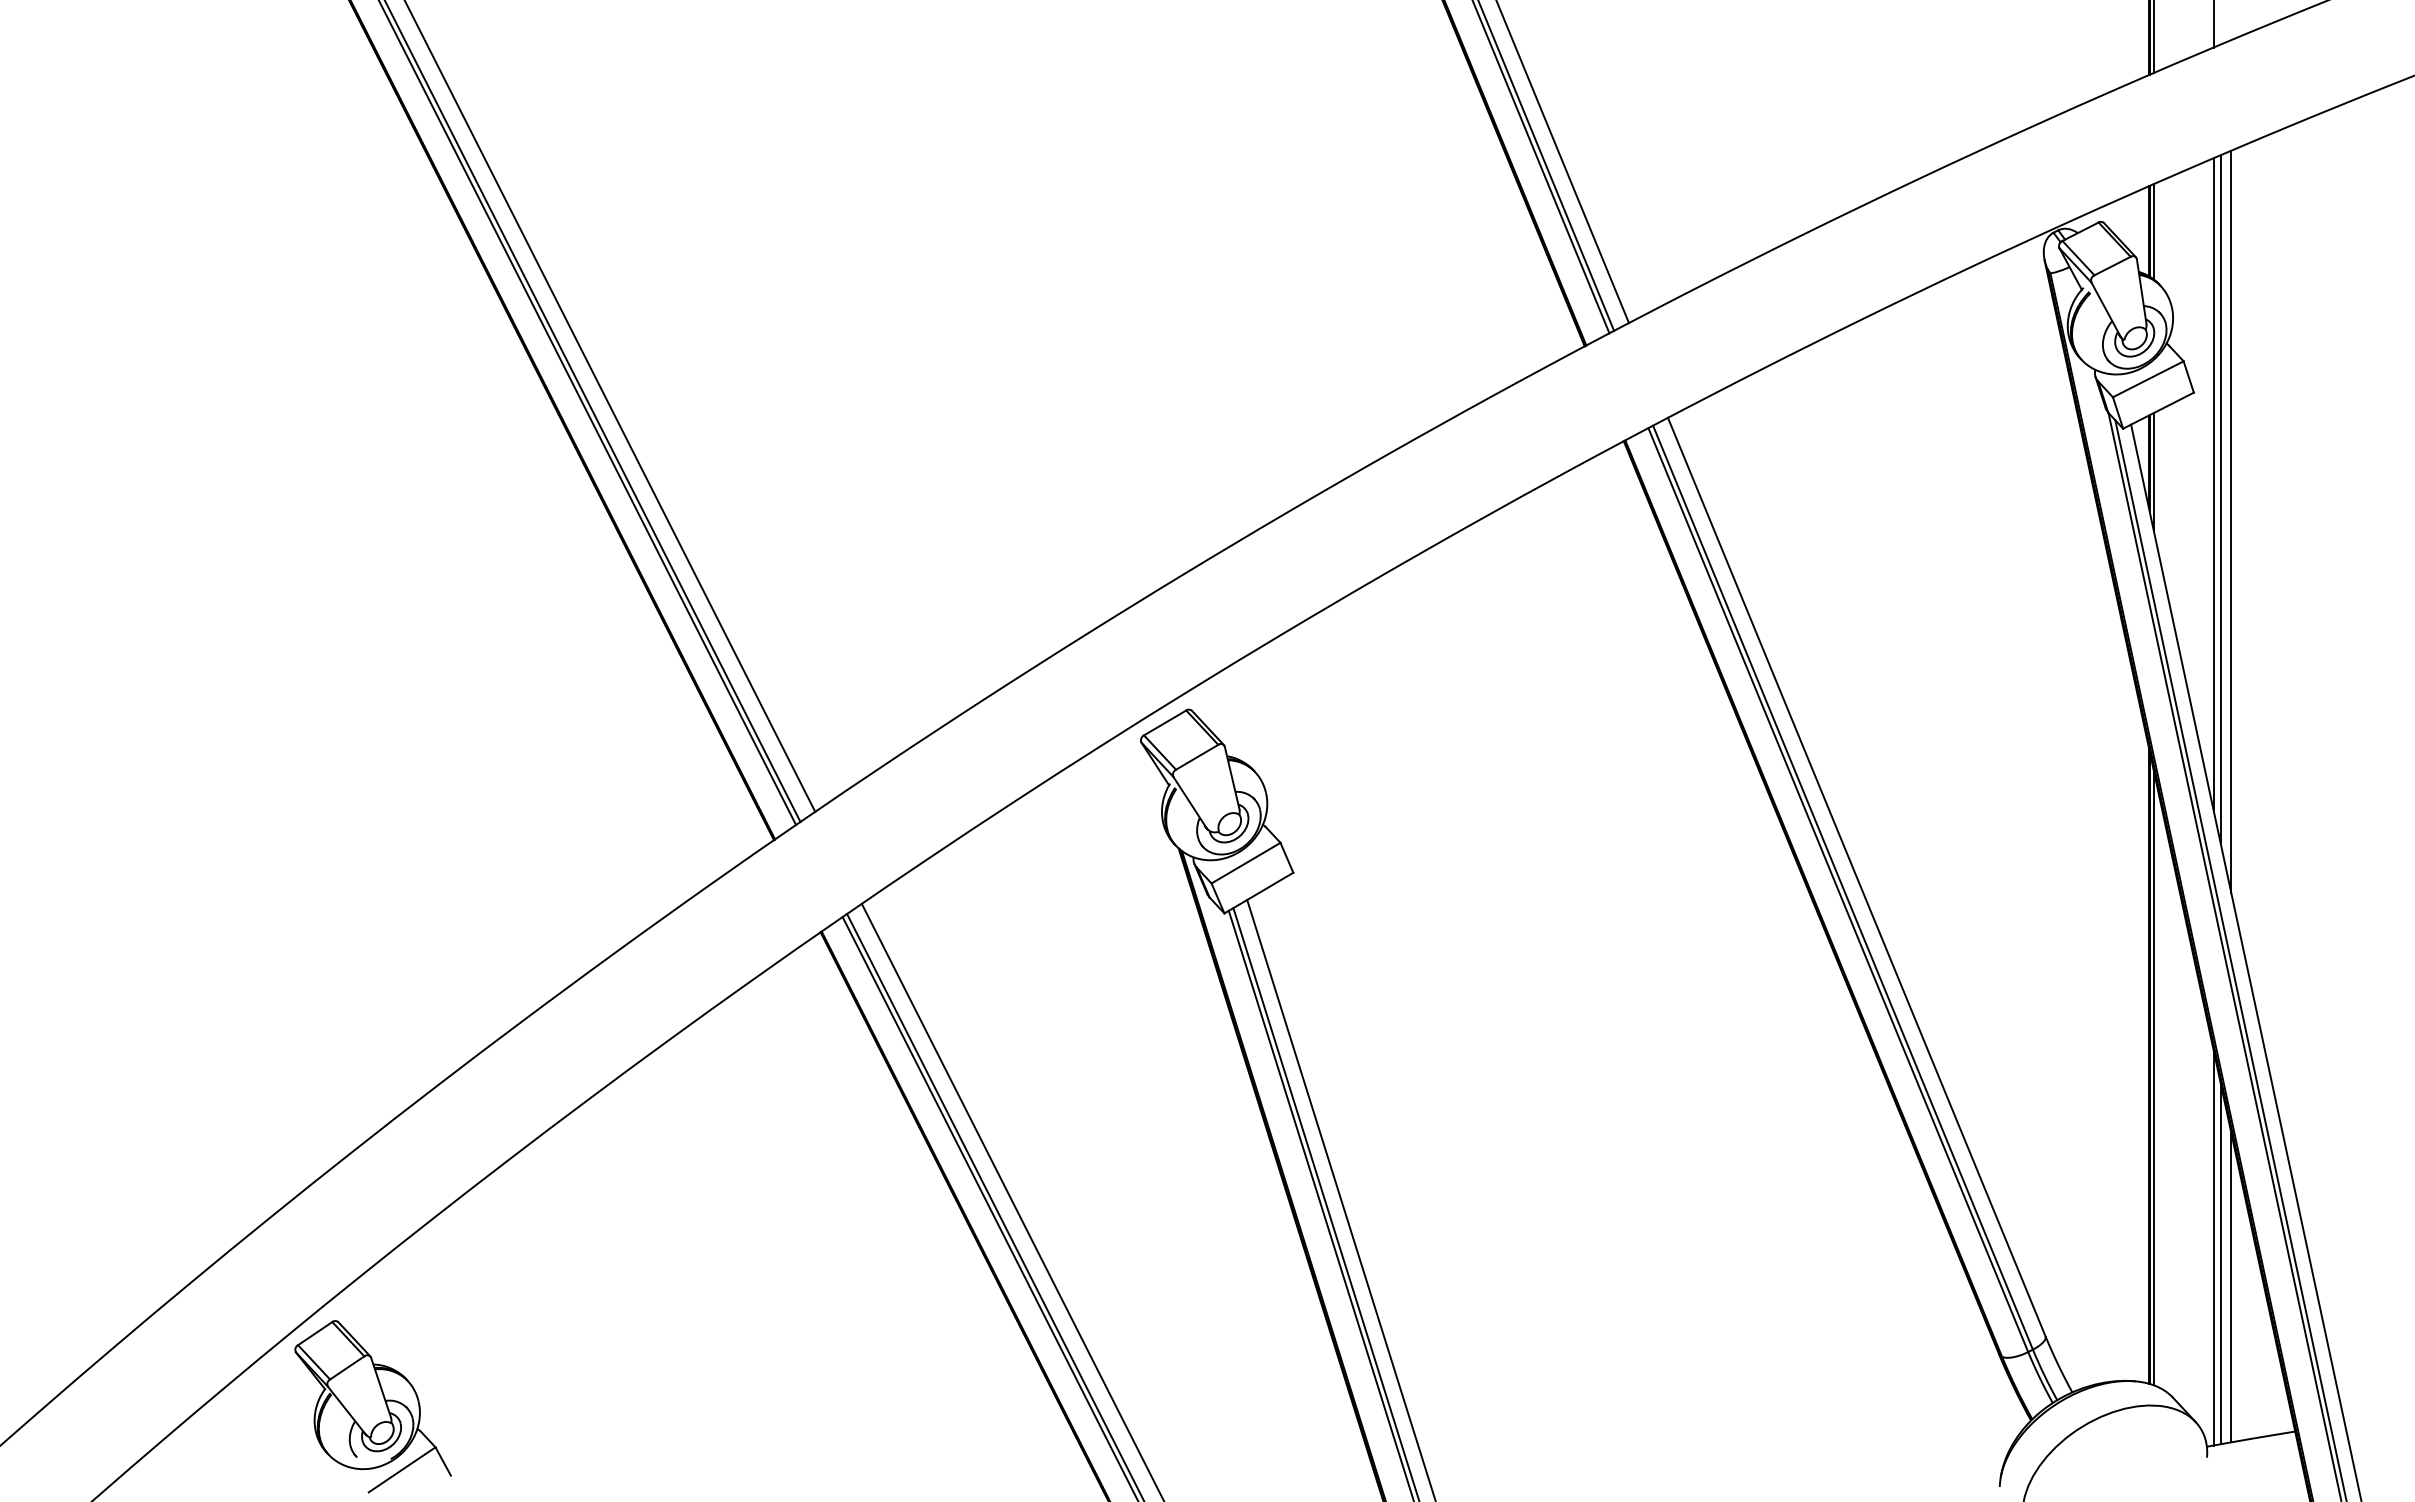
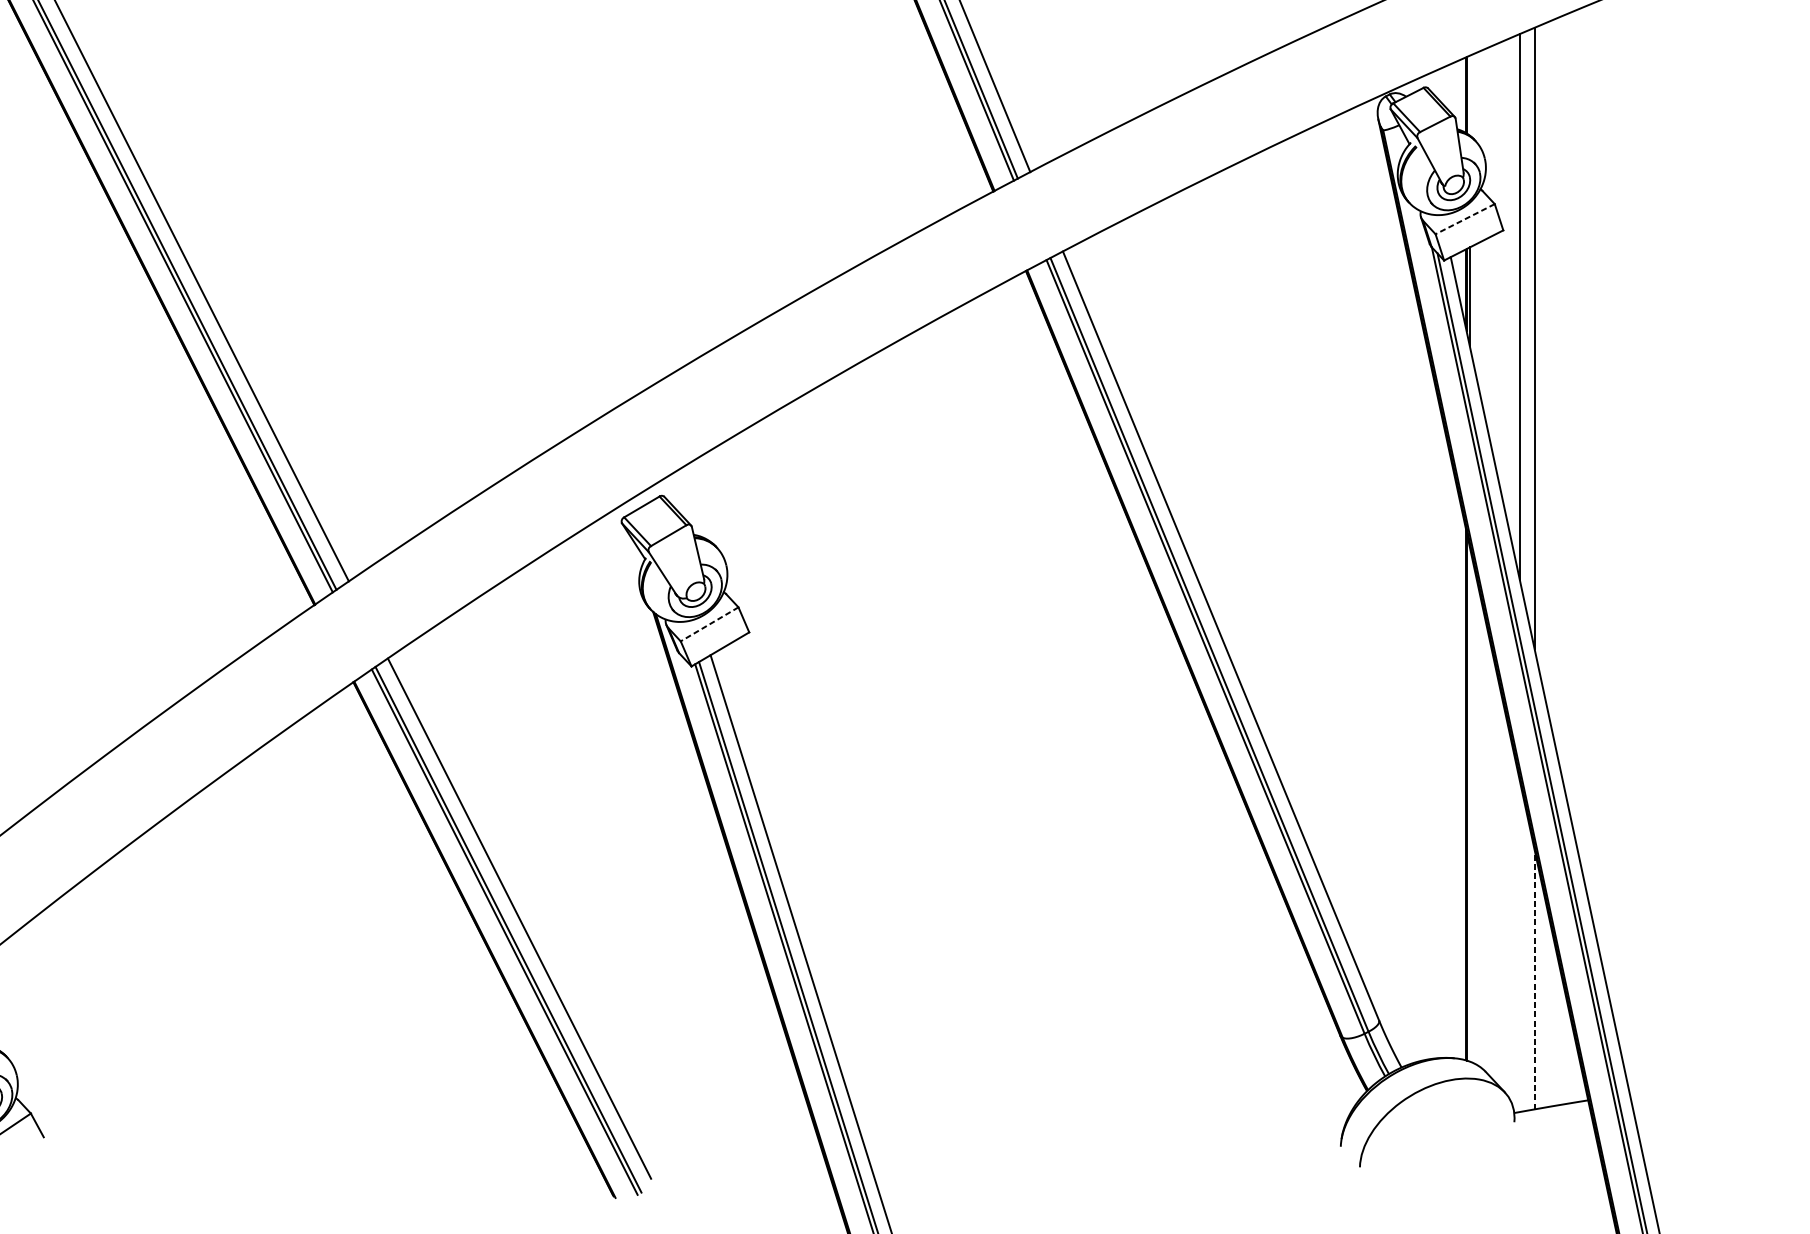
line: (2153, 231) -> (1469, 95), removed
line: (2148, 379) -> (1465, 219), solid -> dashed
line: (2220, 498) -> (1525, 318), removed
line: (1245, 863) -> (709, 624), solid -> dashed
line: (2153, 1077) -> (1469, 803), removed
line: (2213, 1247) -> (1519, 946), removed
line: (2220, 1263) -> (1525, 959), removed
line: (2231, 1287) -> (1534, 979), solid -> dashed

